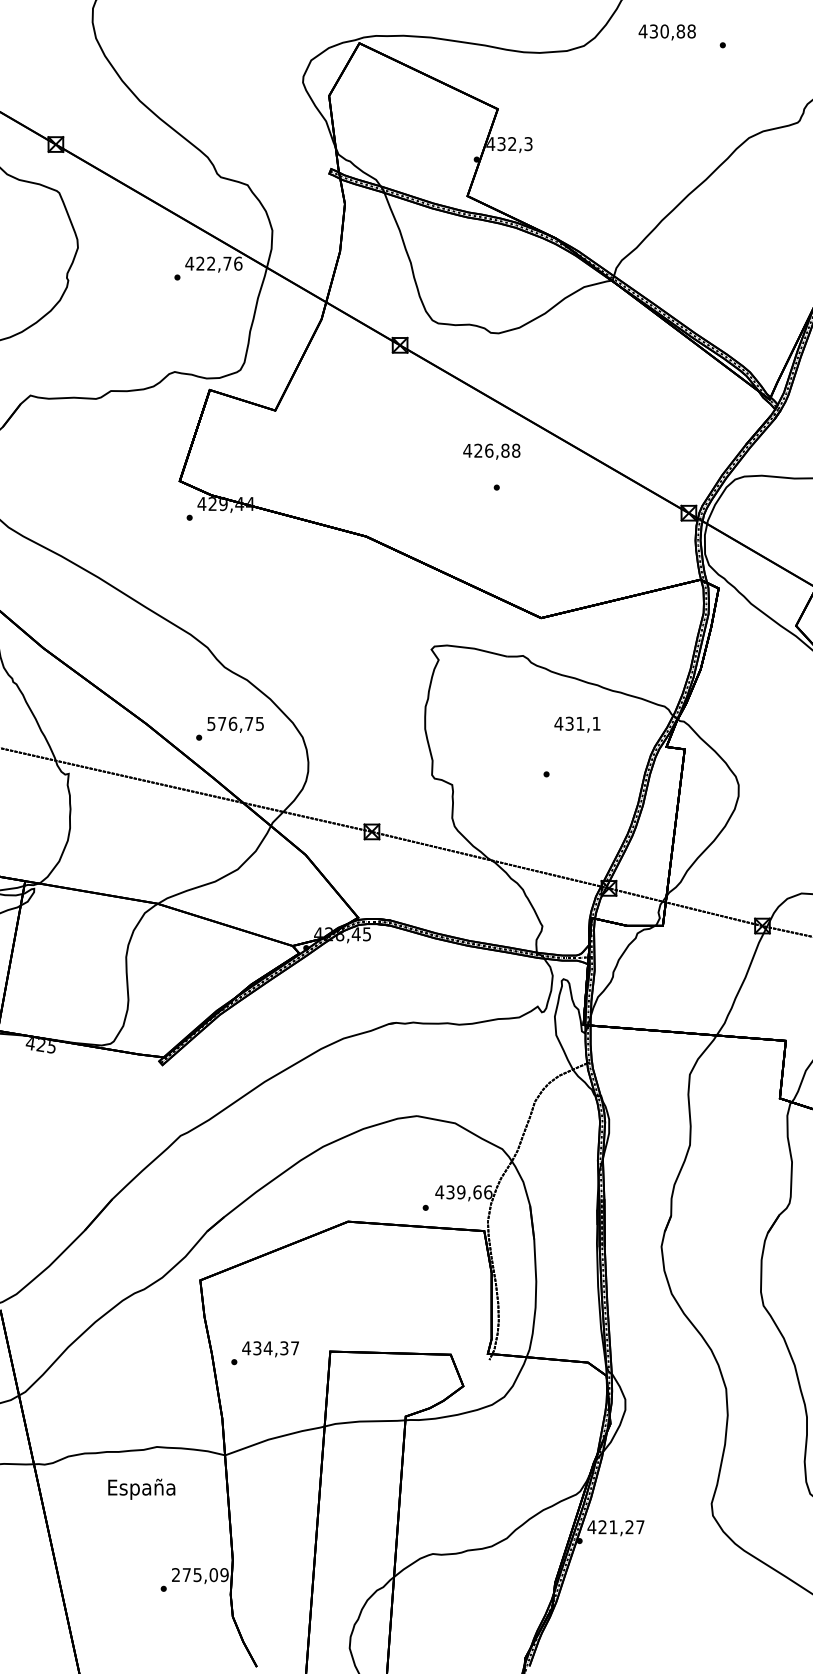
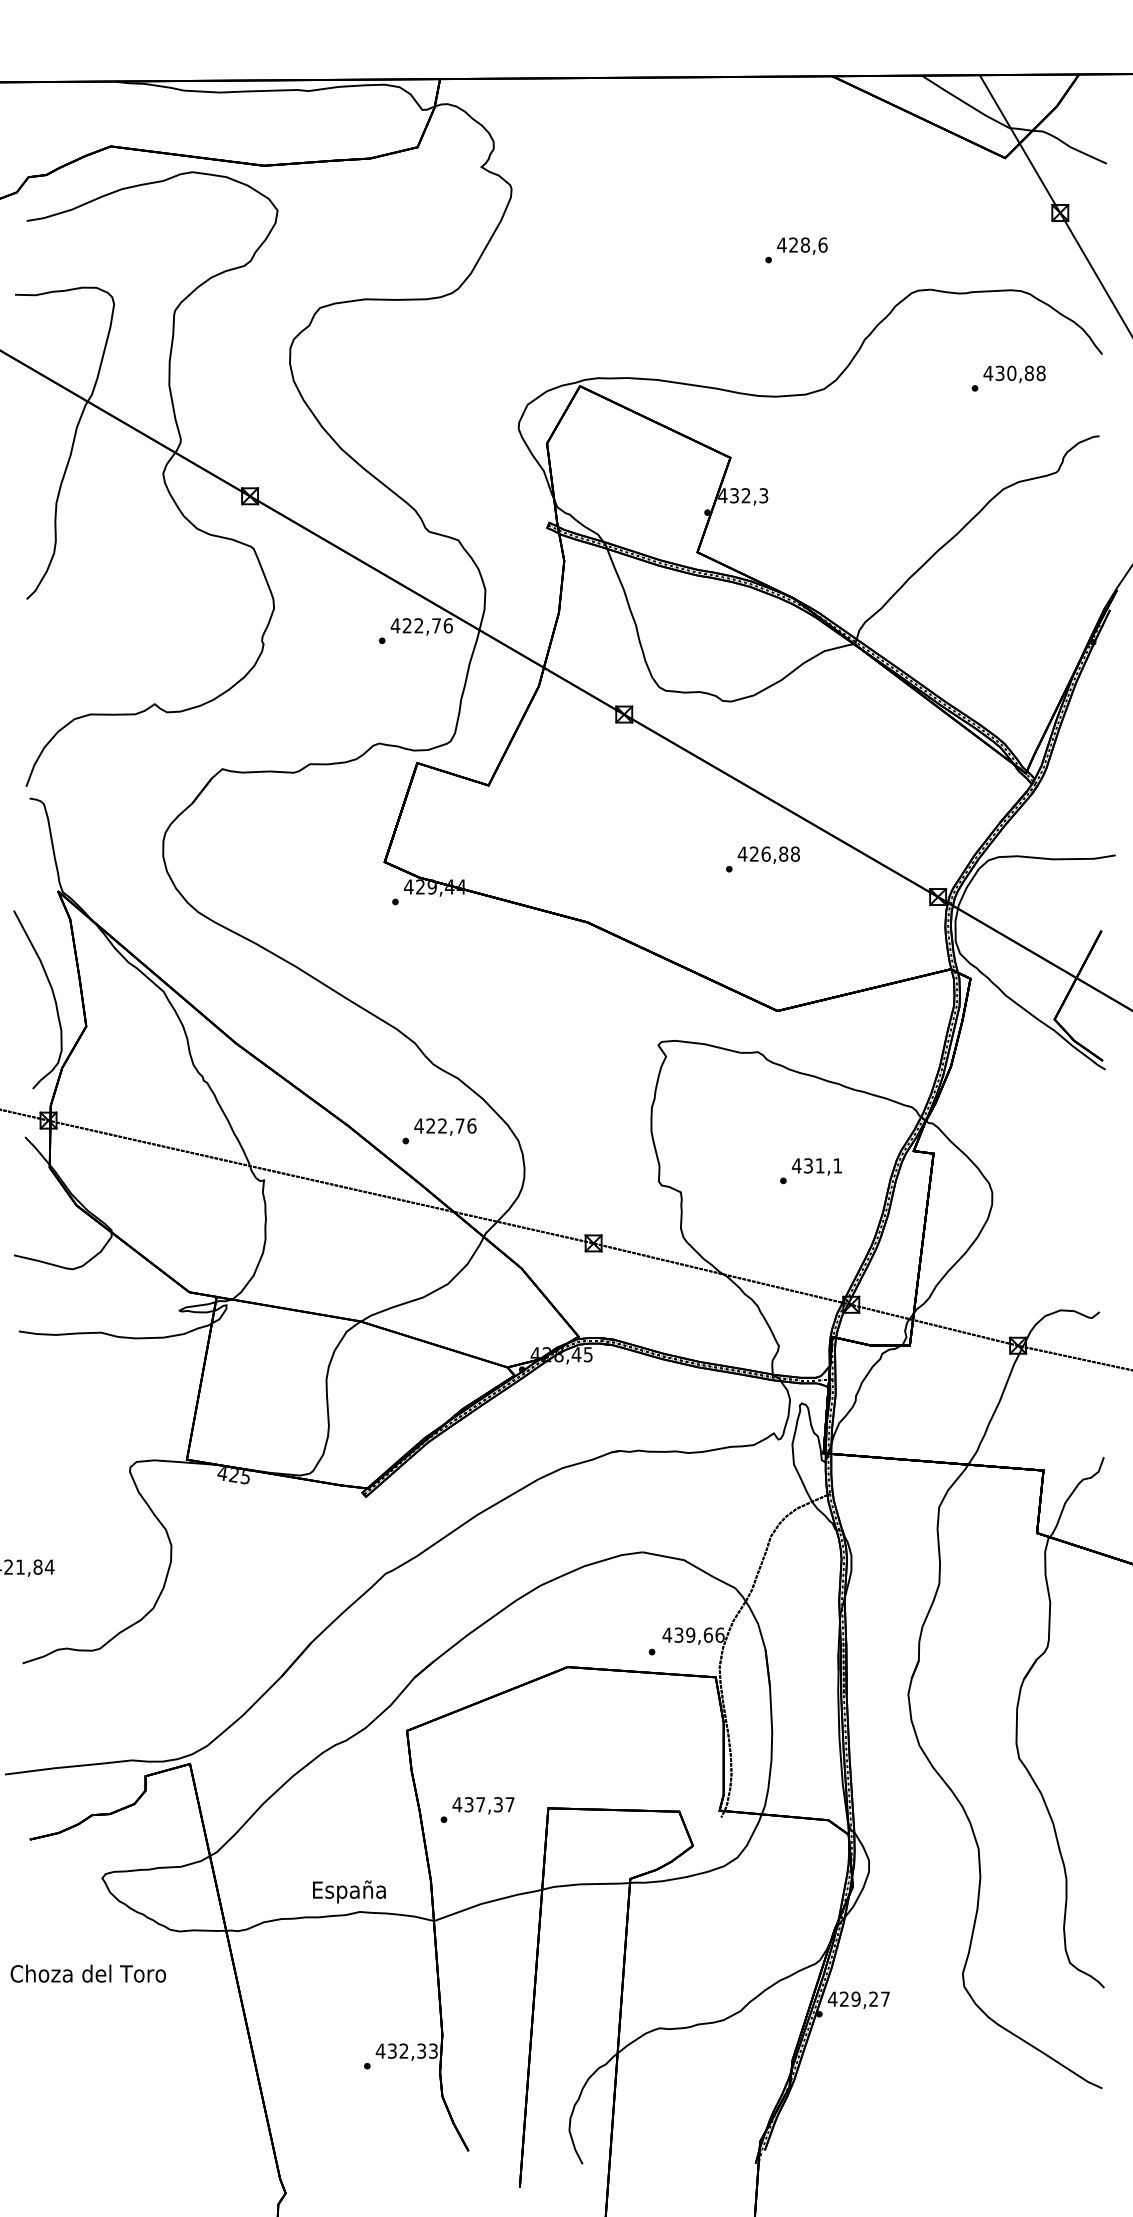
text: (667, 32) -> (1014, 374), moved
text: (491, 451) -> (768, 854), moved
text: (235, 723) -> (445, 1125), 576,75 -> 422,76
text: (577, 724) -> (816, 1166), moved
text: (267, 1348) -> (480, 1804), 434,37 -> 437,37
text: (141, 1488) -> (349, 1891), moved
text: (612, 1526) -> (855, 1998), 421,27 -> 429,27
text: (199, 1574) -> (406, 2050), 275,09 -> 432,33

